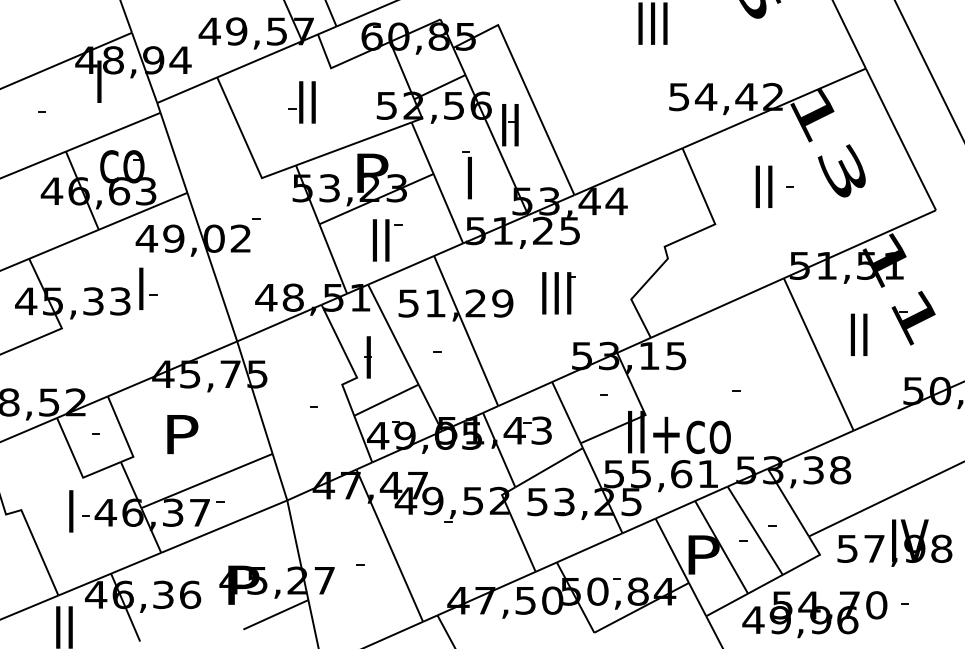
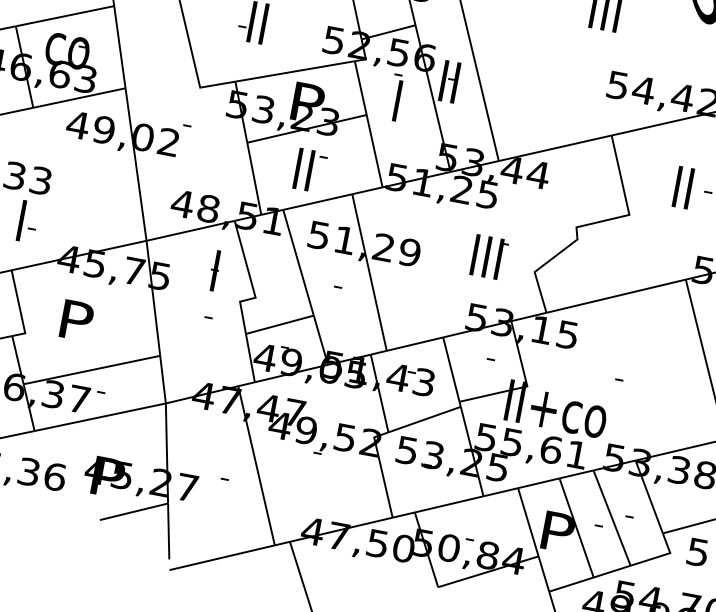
part: (466, 175) -> (394, 97), moved
part: (148, 288) -> (28, 221), moved
part: (558, 293) -> (488, 257), moved
part: (367, 357) -> (214, 270), moved

